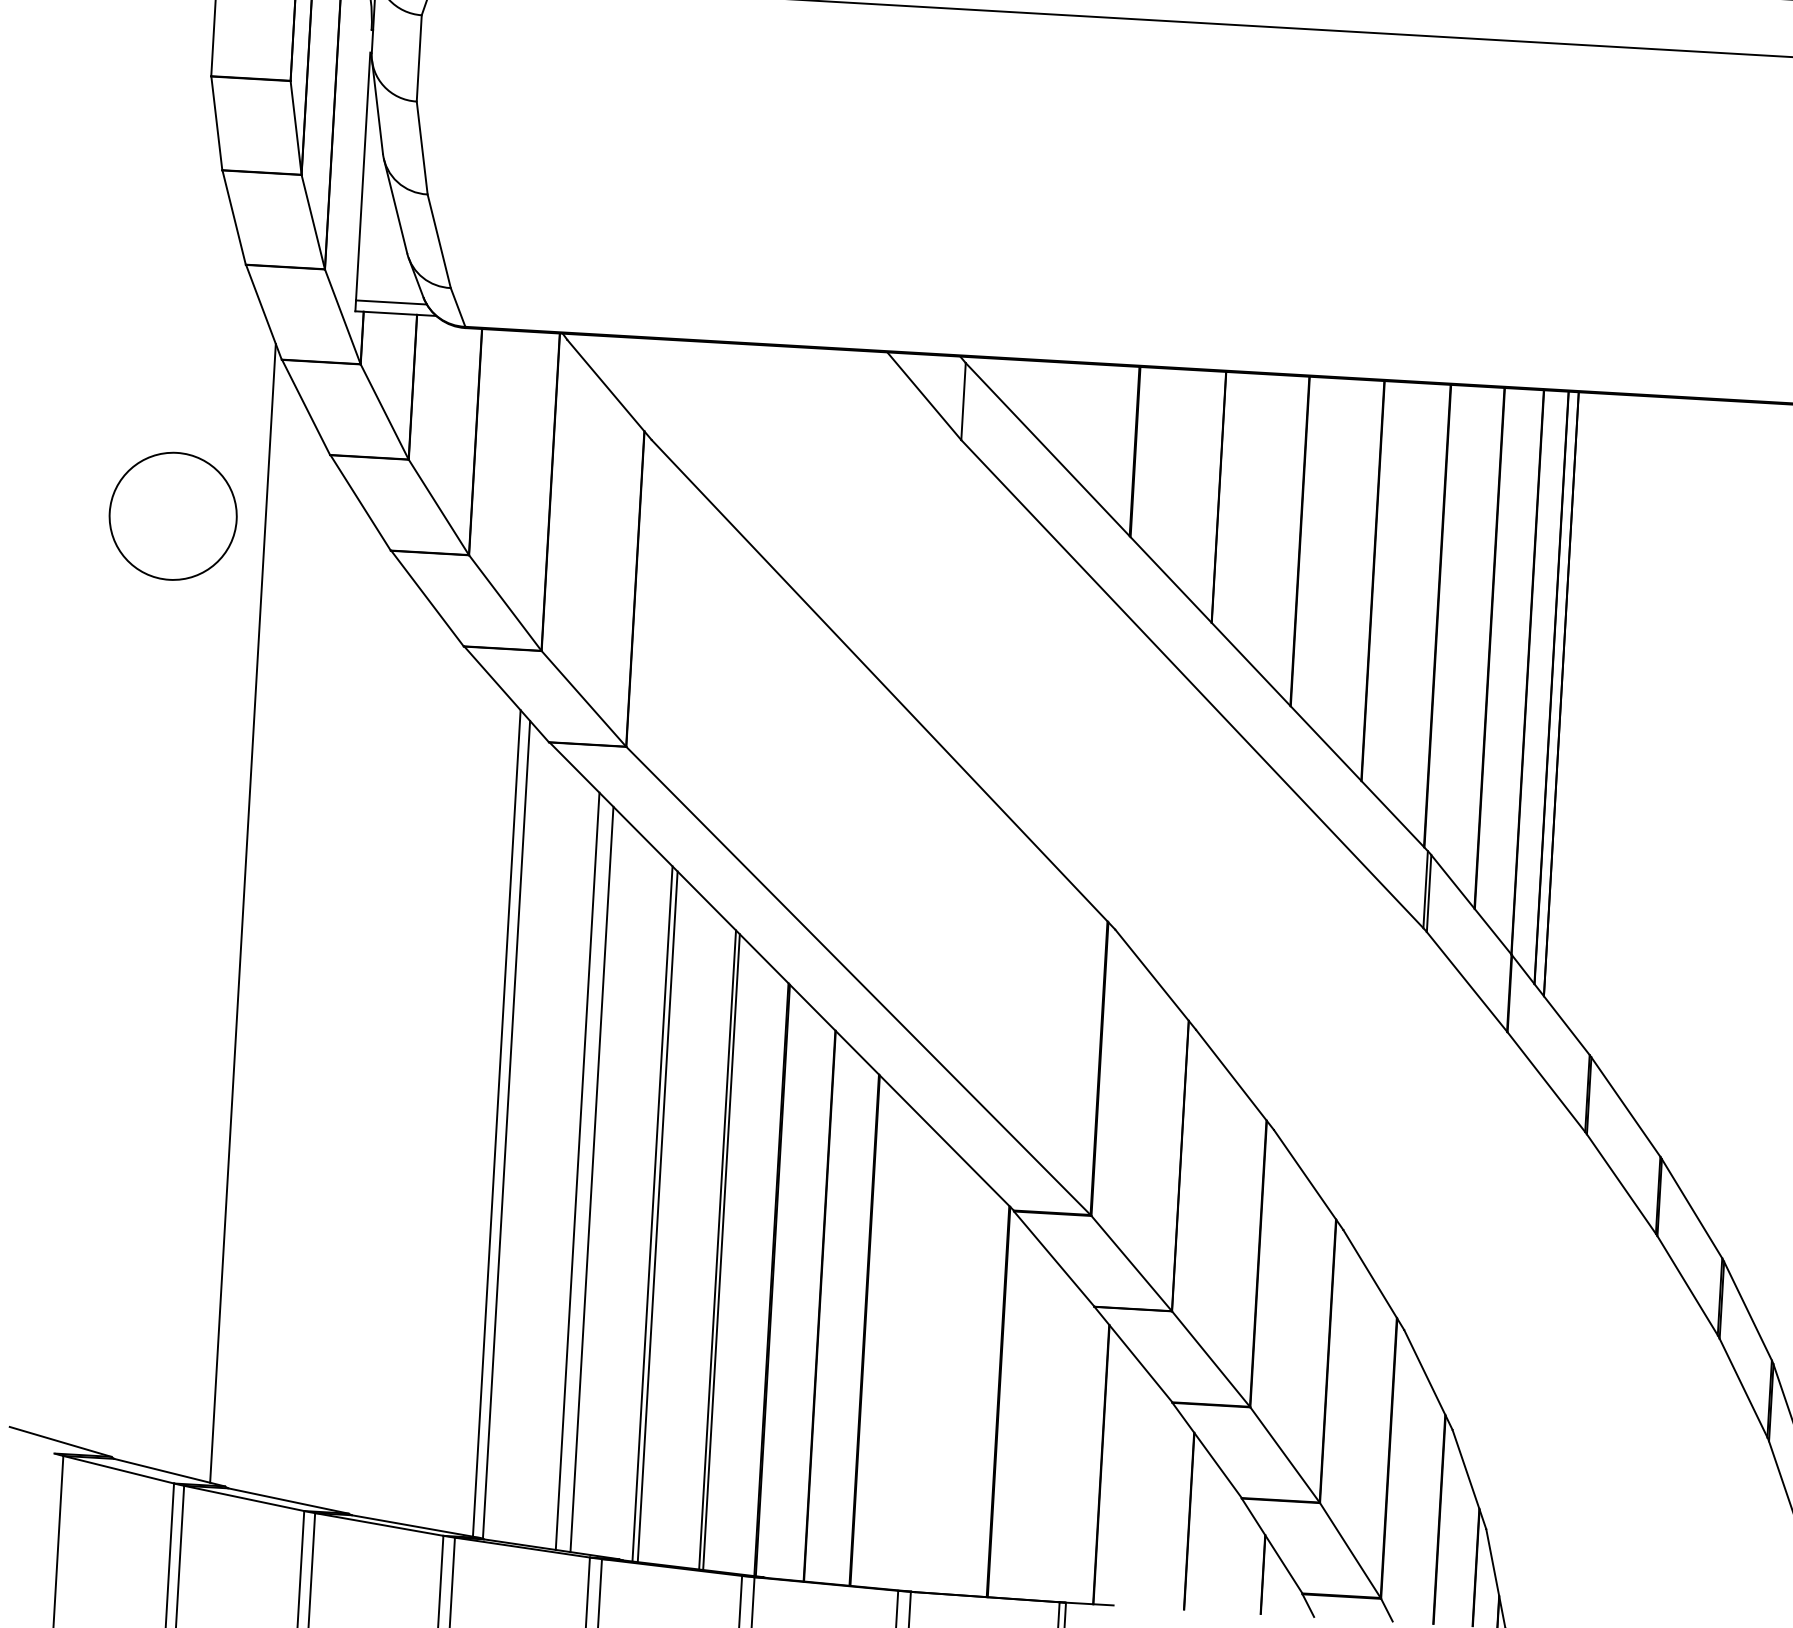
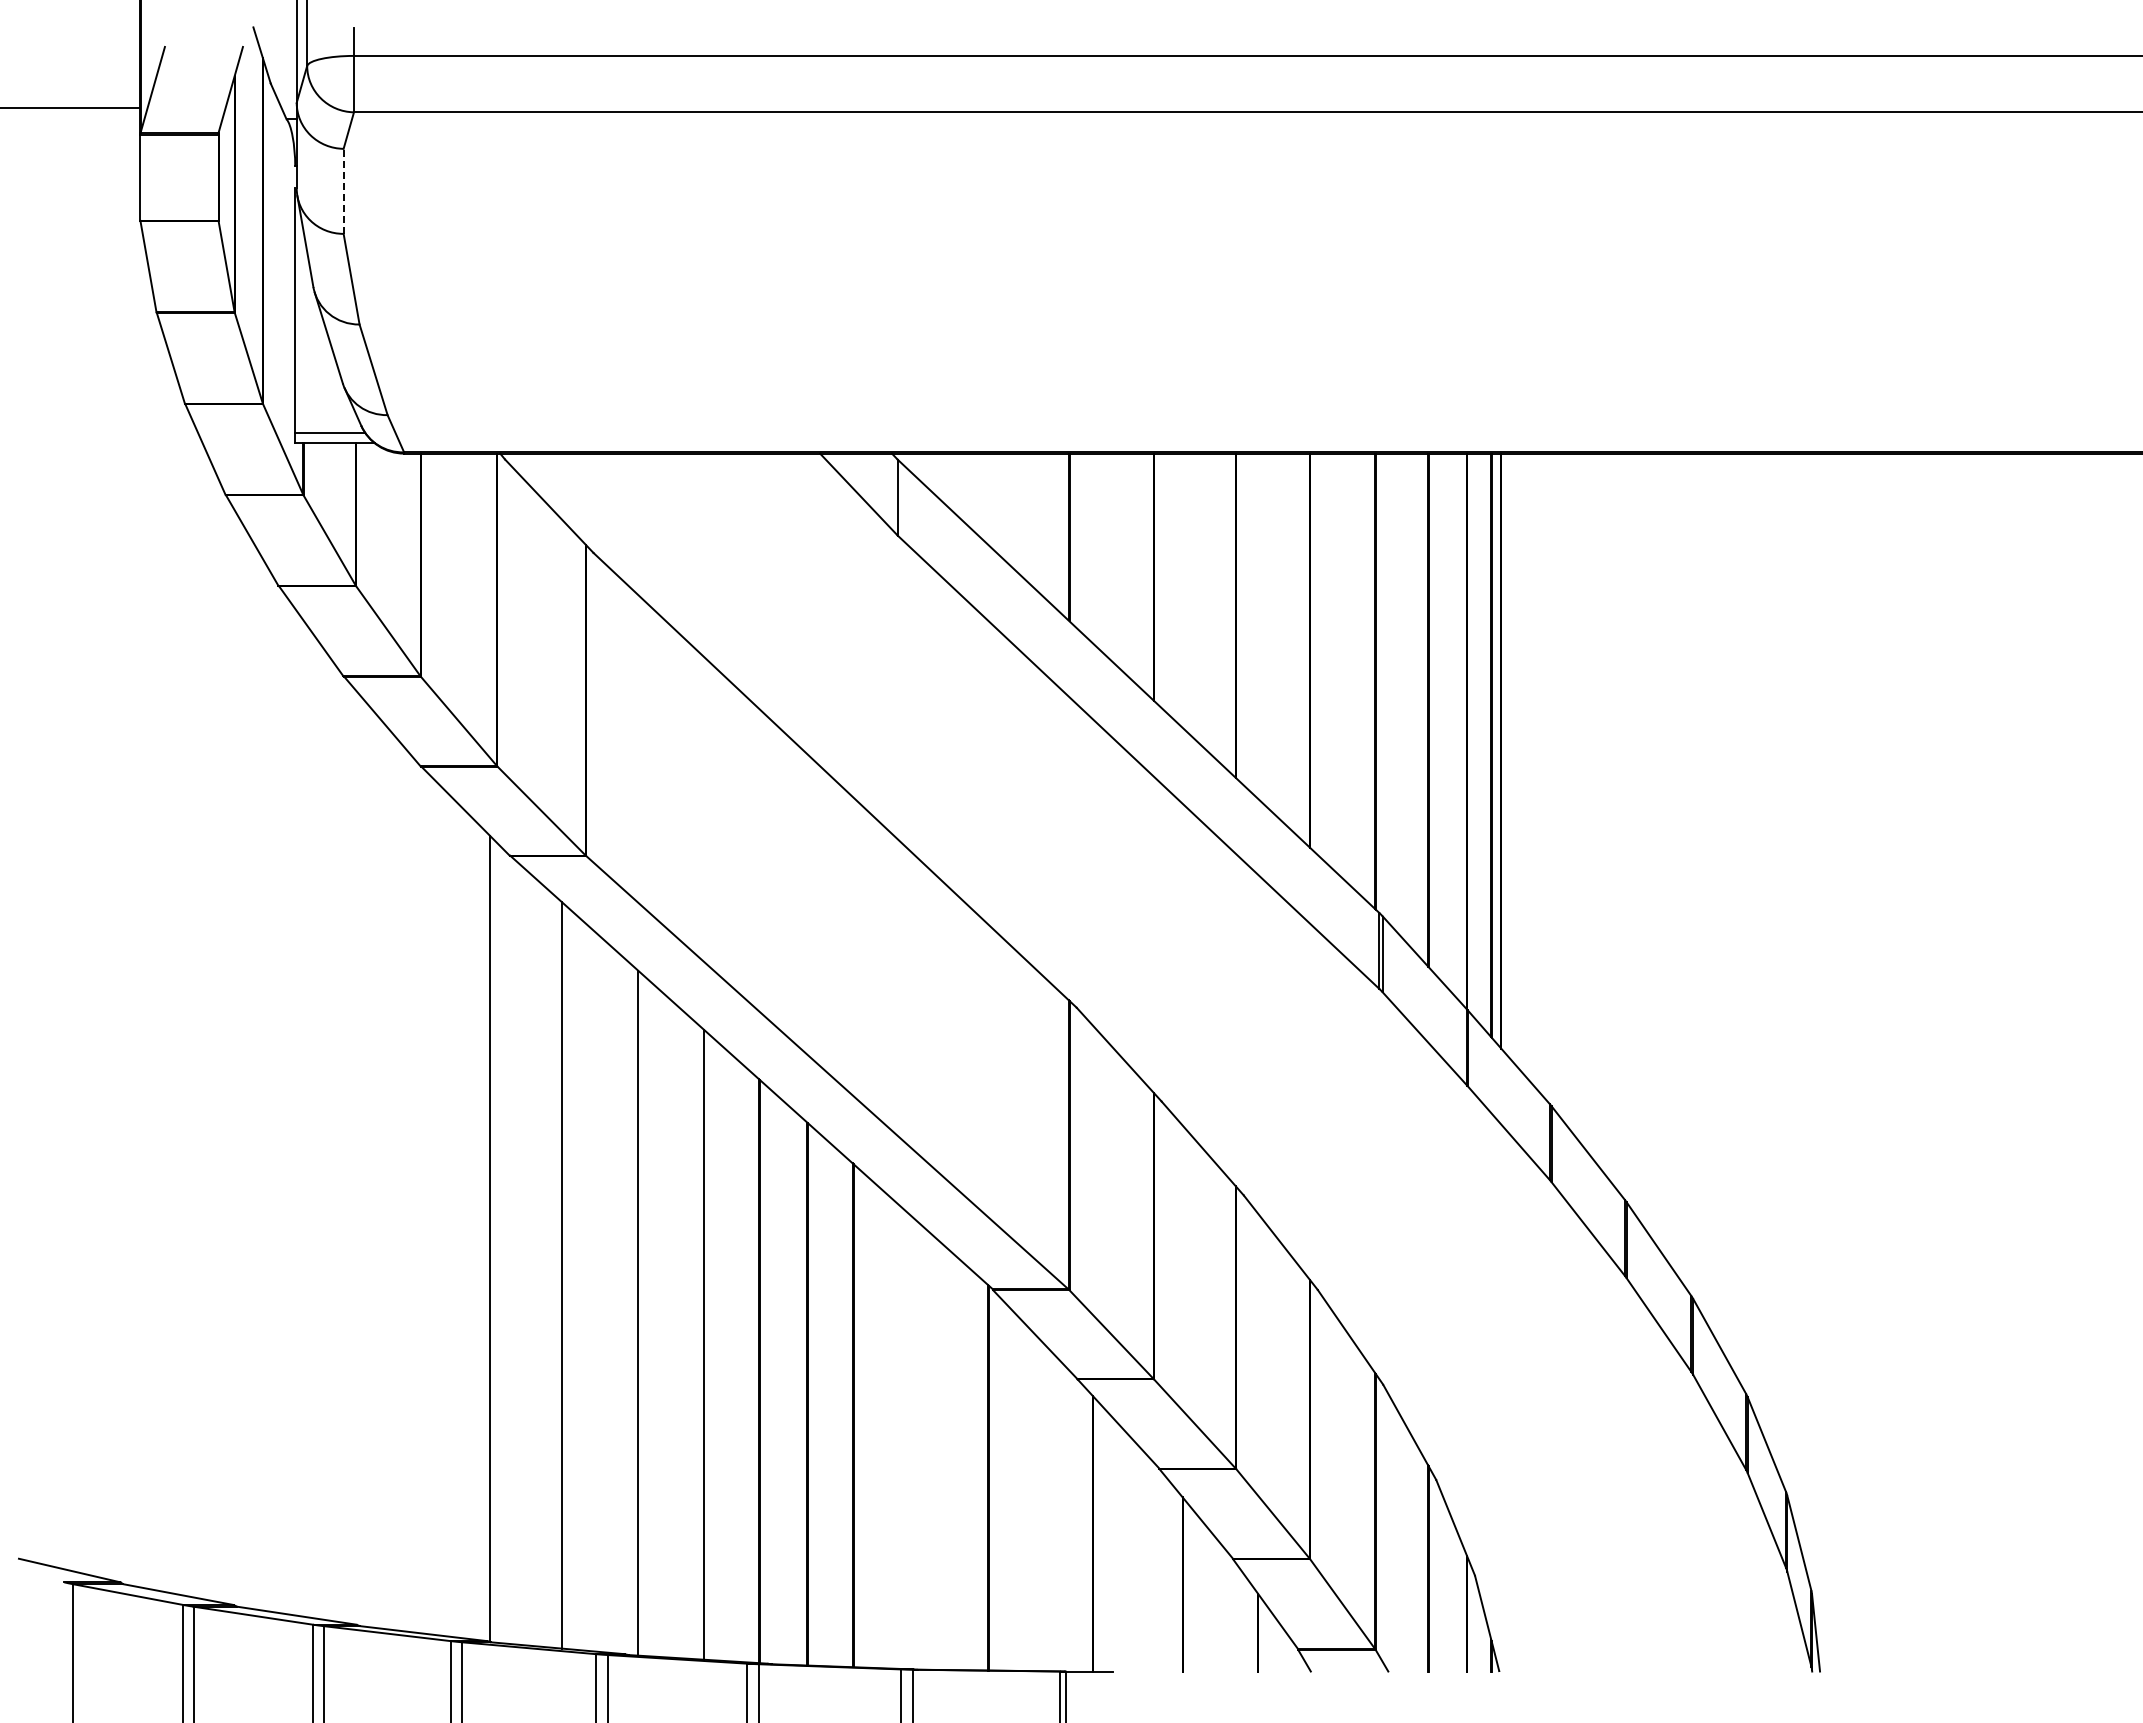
line: (419, 58) -> (343, 191), solid -> dashed
circle: (172, 515) -> (127, 654), removed
line: (242, 912) -> (218, 1040), removed
line: (497, 1122) -> (480, 1232), removed
line: (591, 1179) -> (576, 1282), removed
line: (657, 1216) -> (643, 1315), removed
line: (721, 1251) -> (708, 1346), removed

